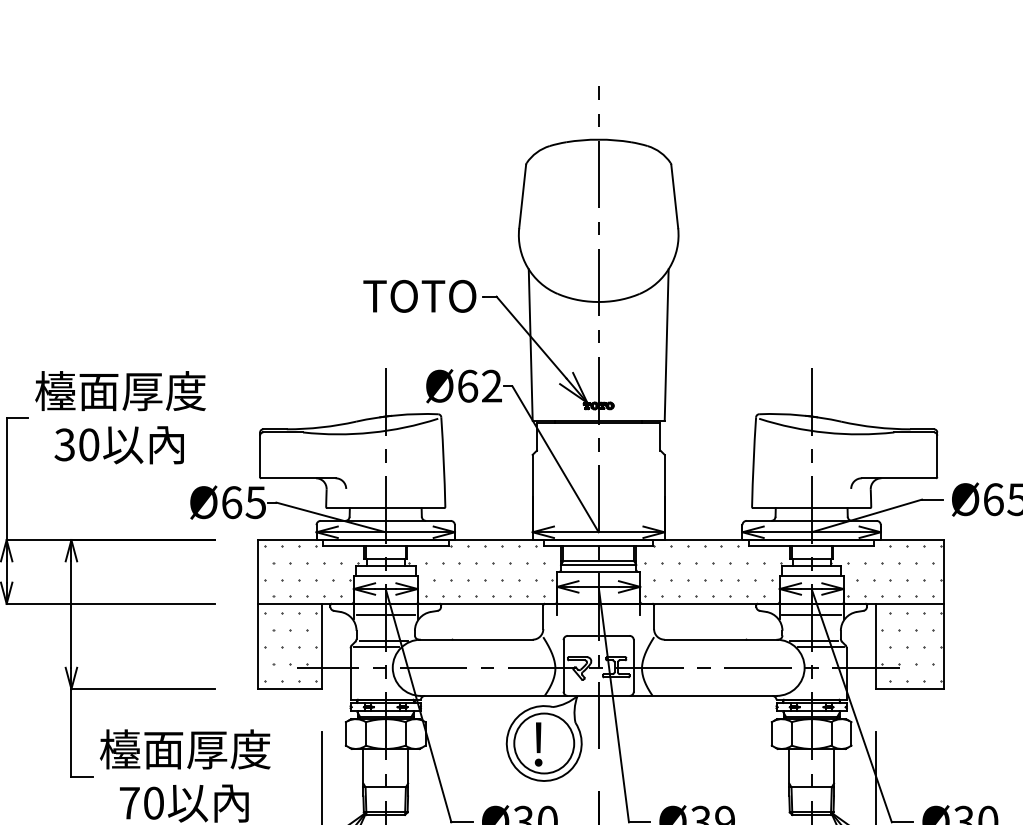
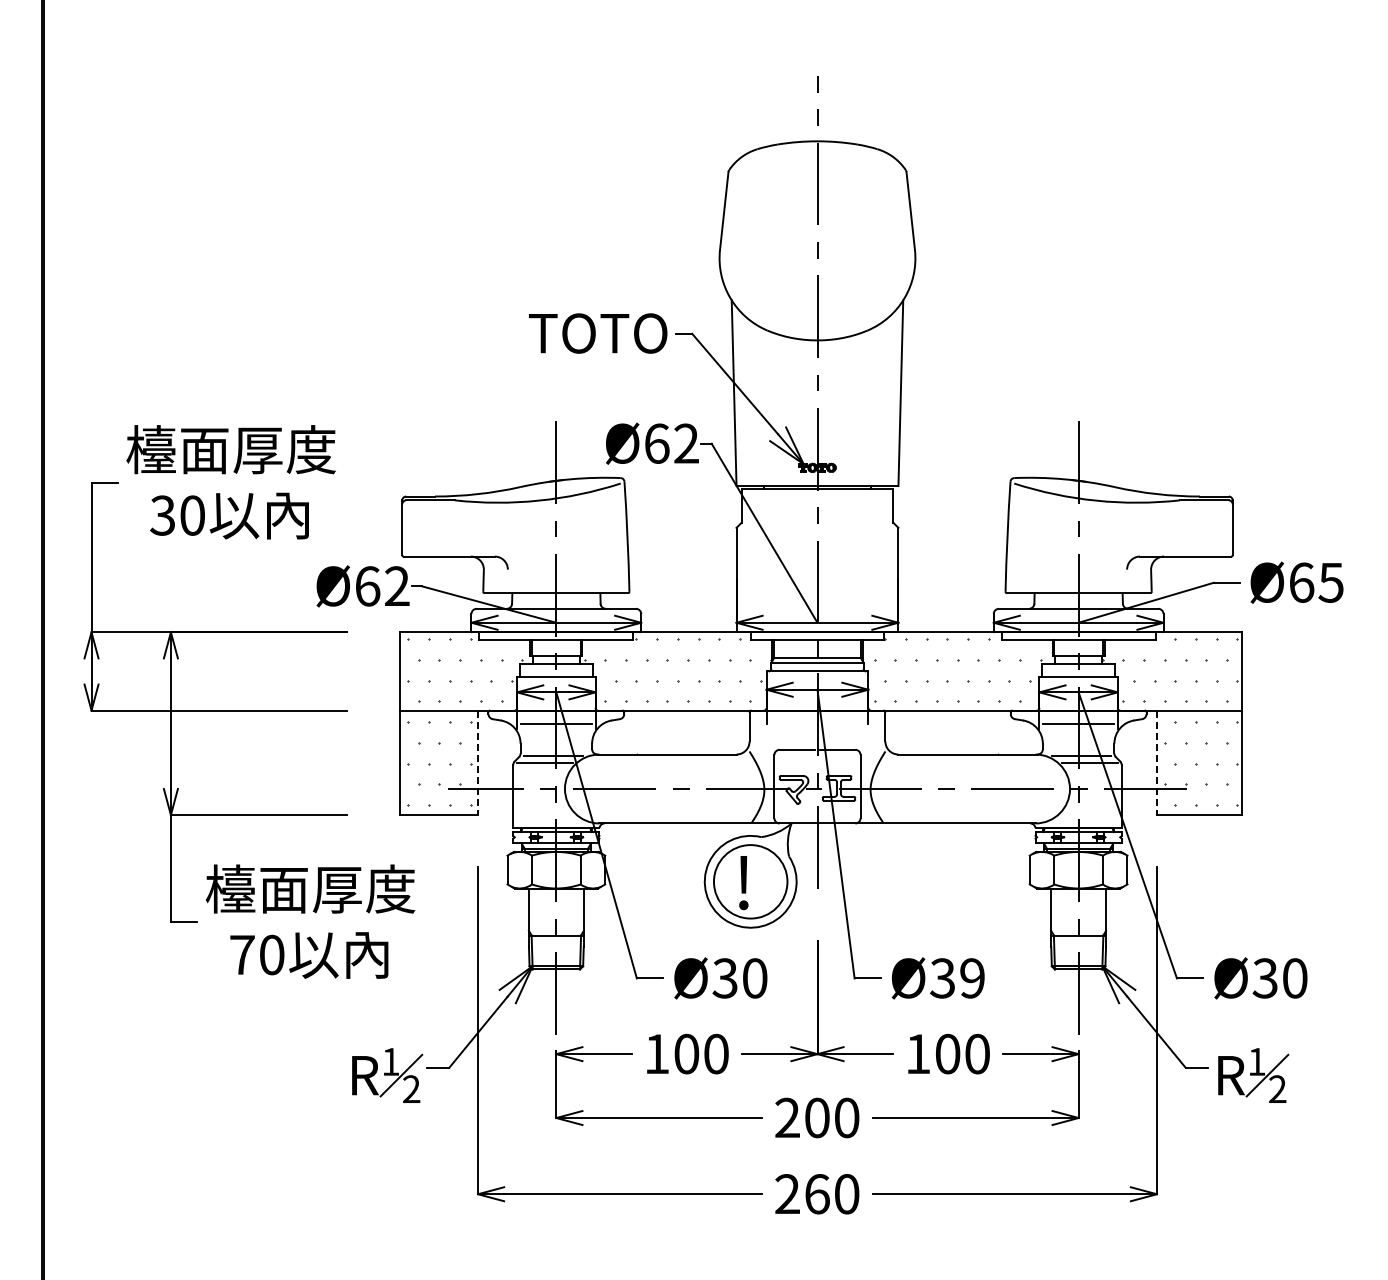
text: (255, 502) -> (396, 586), 65 -> 62
line: (322, 647) -> (478, 763), solid -> dashed
line: (875, 647) -> (1156, 763), solid -> dashed

